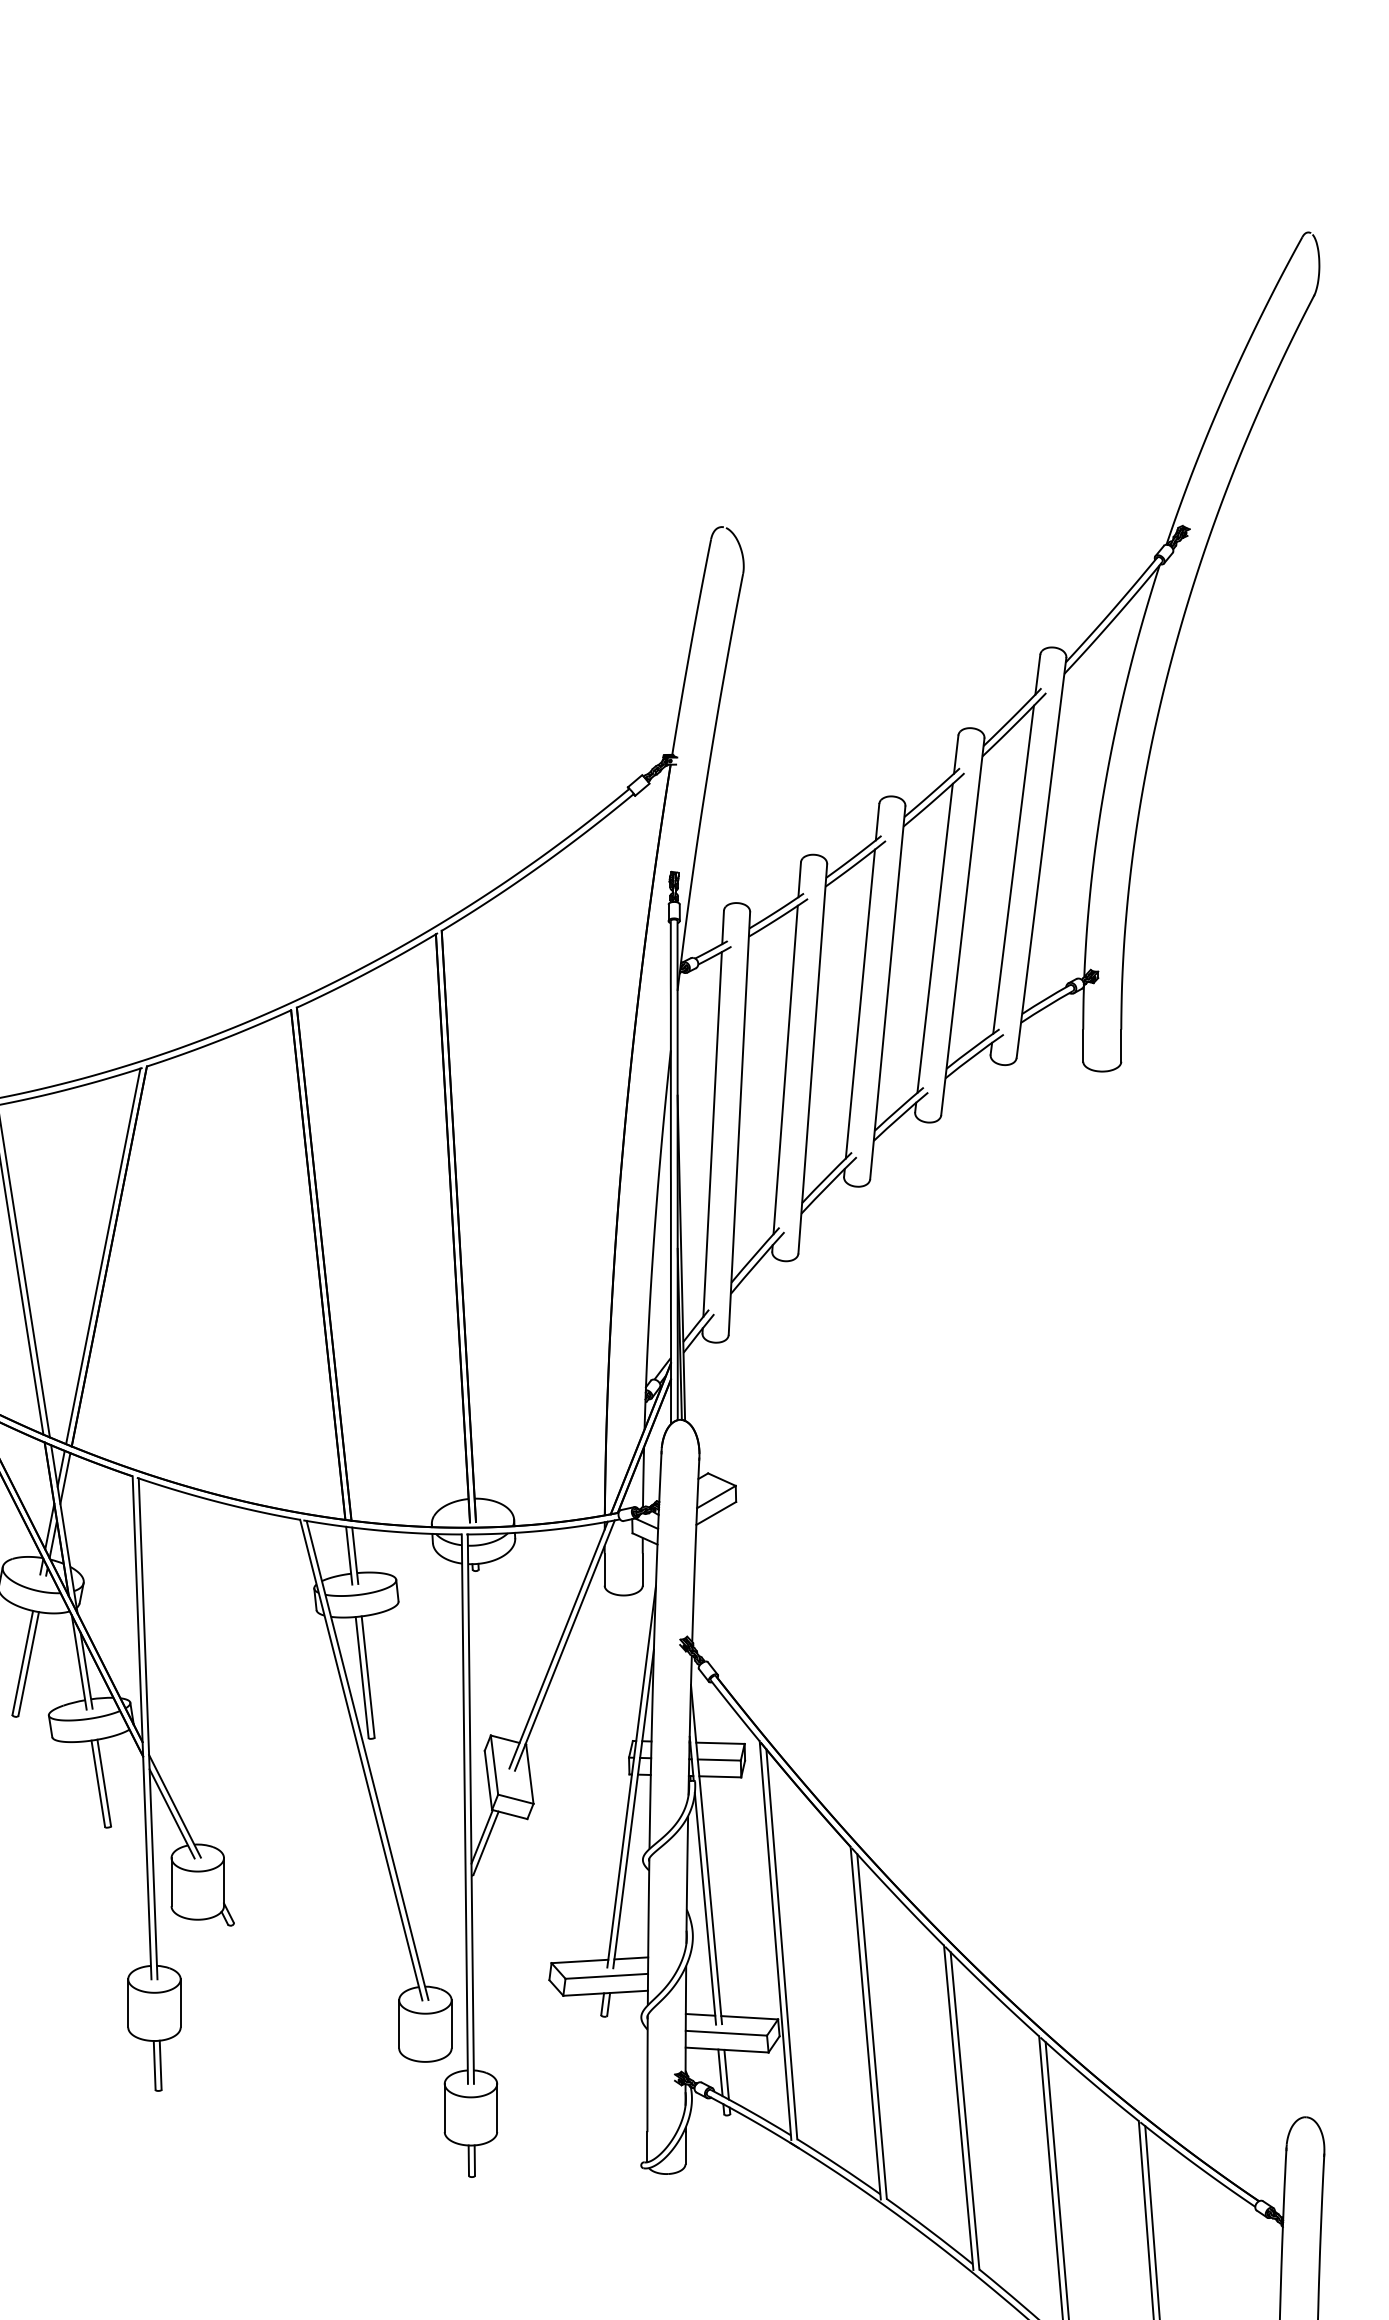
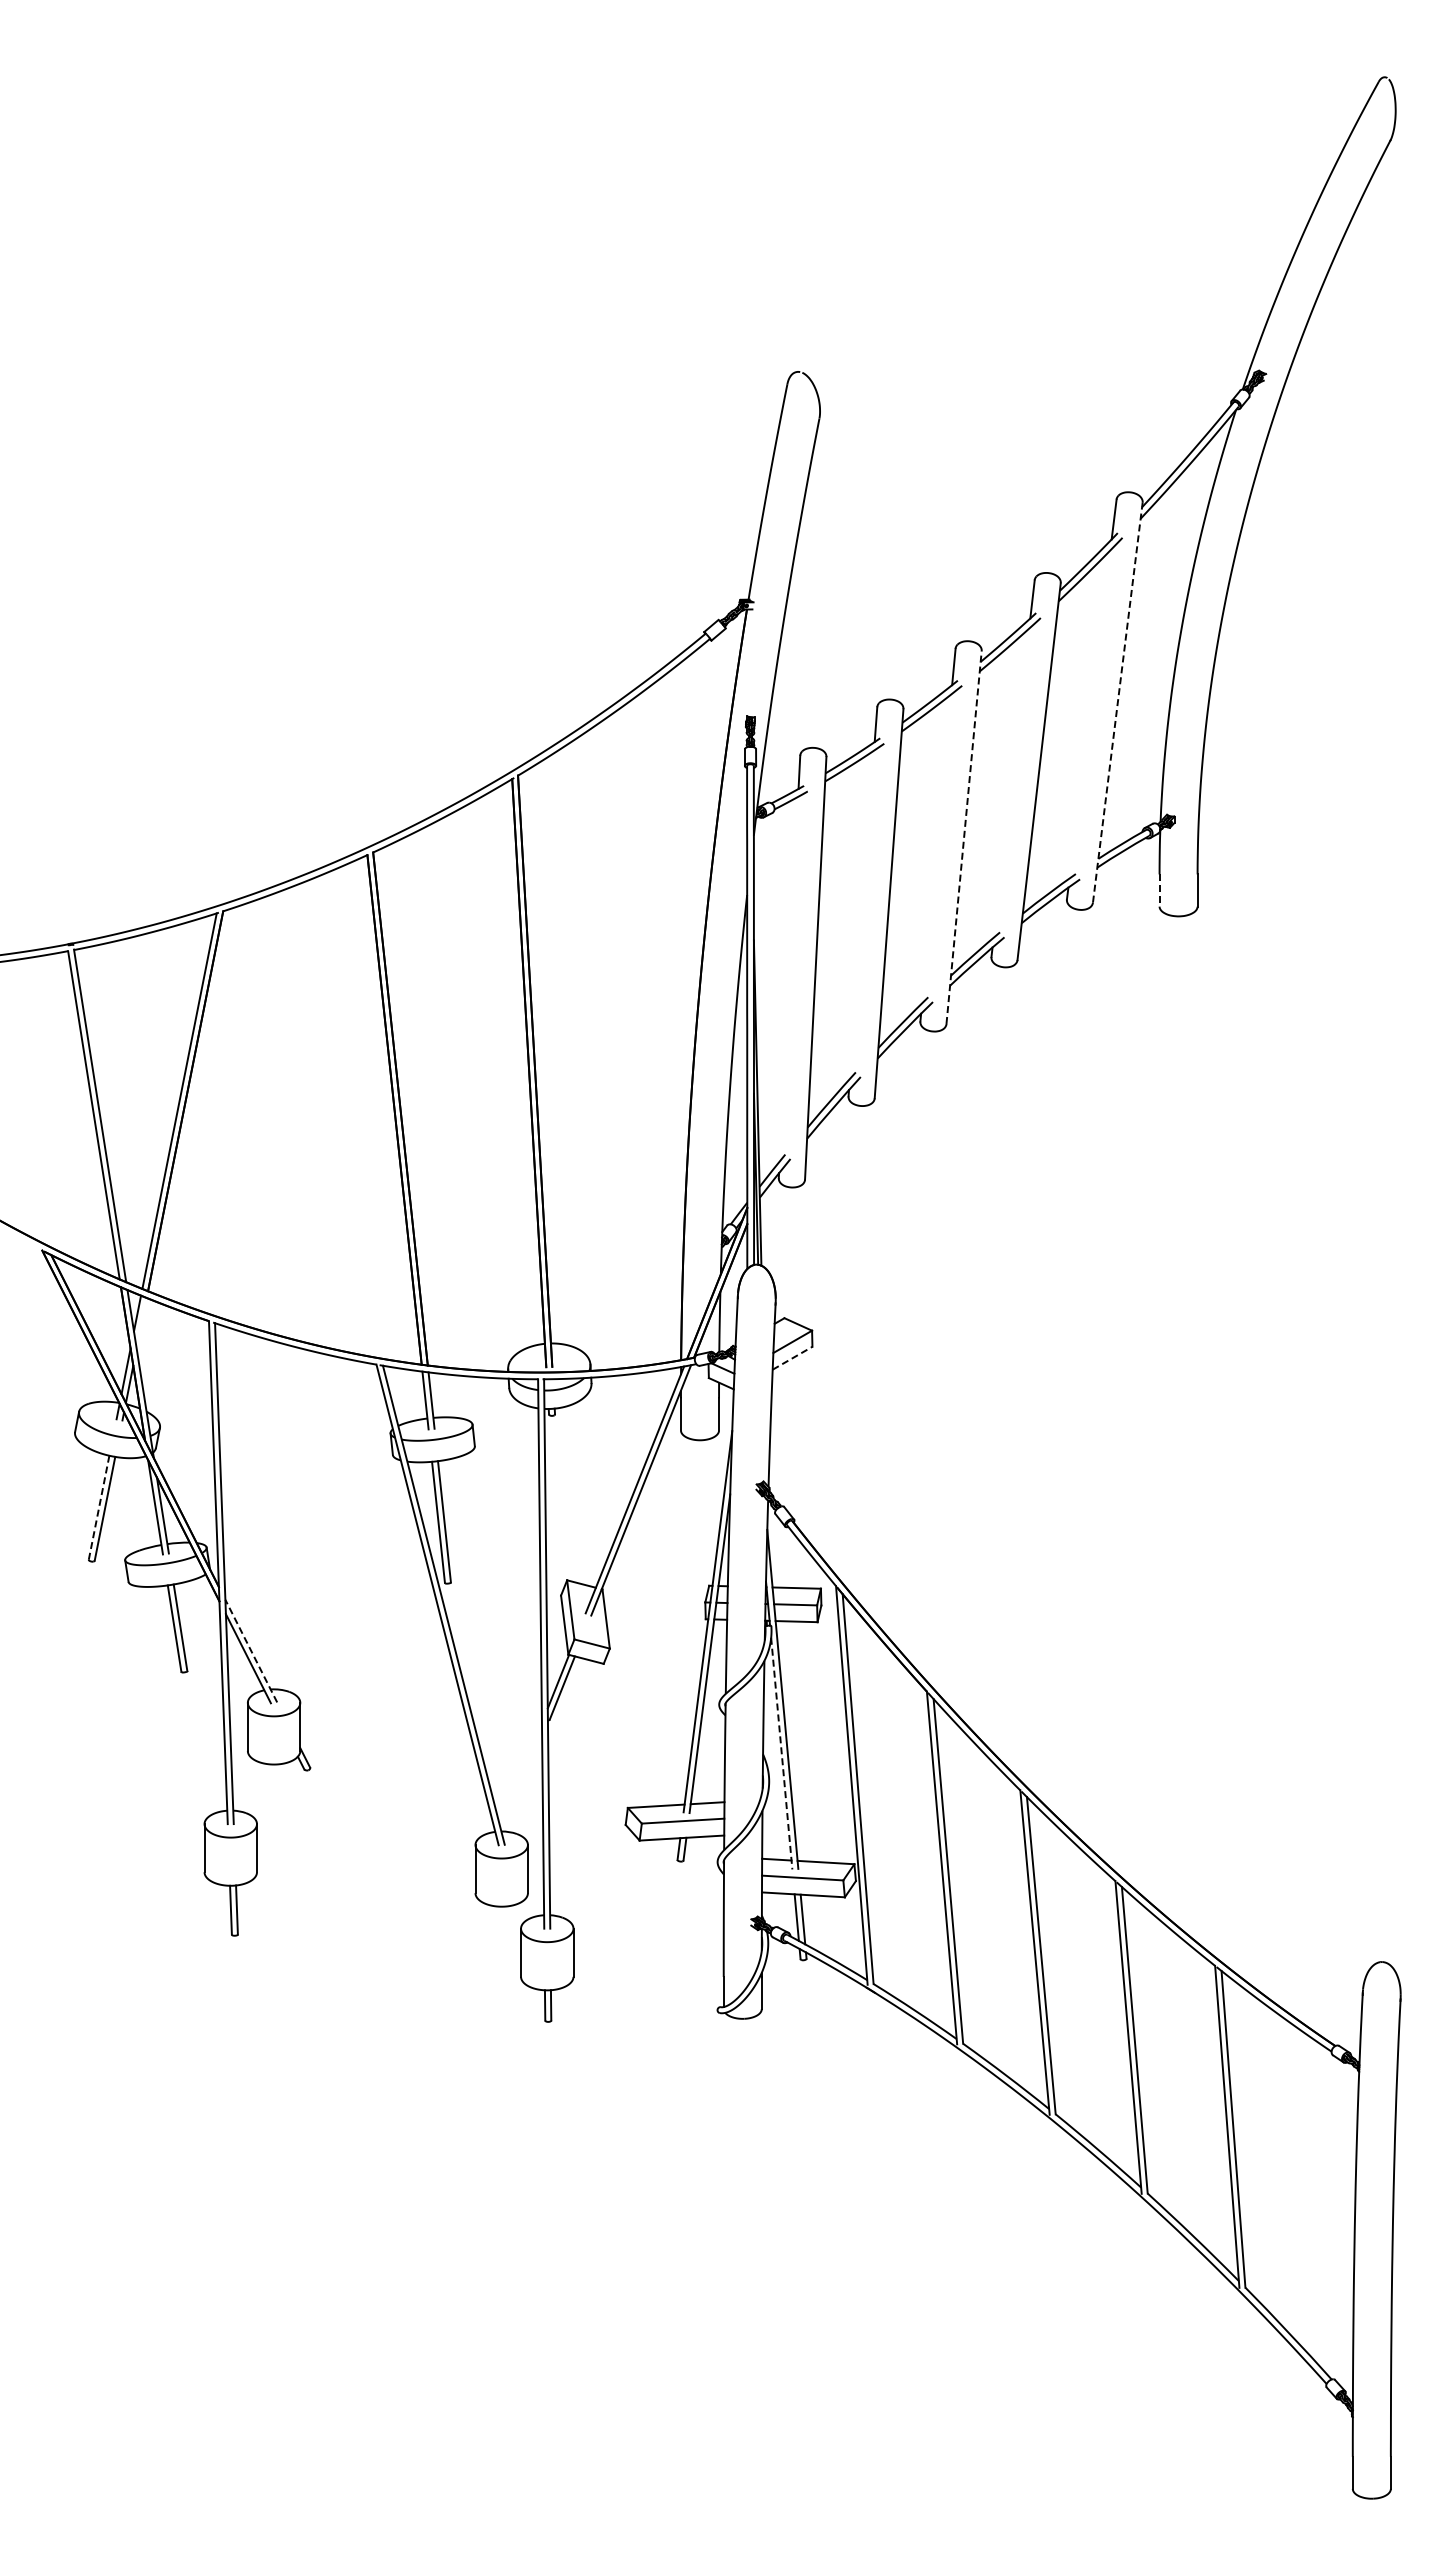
line: (1041, 857) -> (1117, 702), solid -> dashed
line: (1013, 869) -> (1089, 714), removed
line: (935, 937) -> (1011, 782), removed
line: (888, 992) -> (964, 837), solid -> dashed
line: (860, 1003) -> (936, 848), removed
line: (1083, 1046) -> (1159, 891), solid -> dashed
line: (785, 1069) -> (861, 914), removed
line: (712, 1133) -> (788, 978), removed
line: (65, 1477) -> (141, 1322), removed
line: (716, 1513) -> (792, 1358), solid -> dashed
line: (23, 1663) -> (99, 1508), solid -> dashed
line: (175, 1805) -> (251, 1650), solid -> dashed
line: (705, 1909) -> (781, 1754), solid -> dashed

